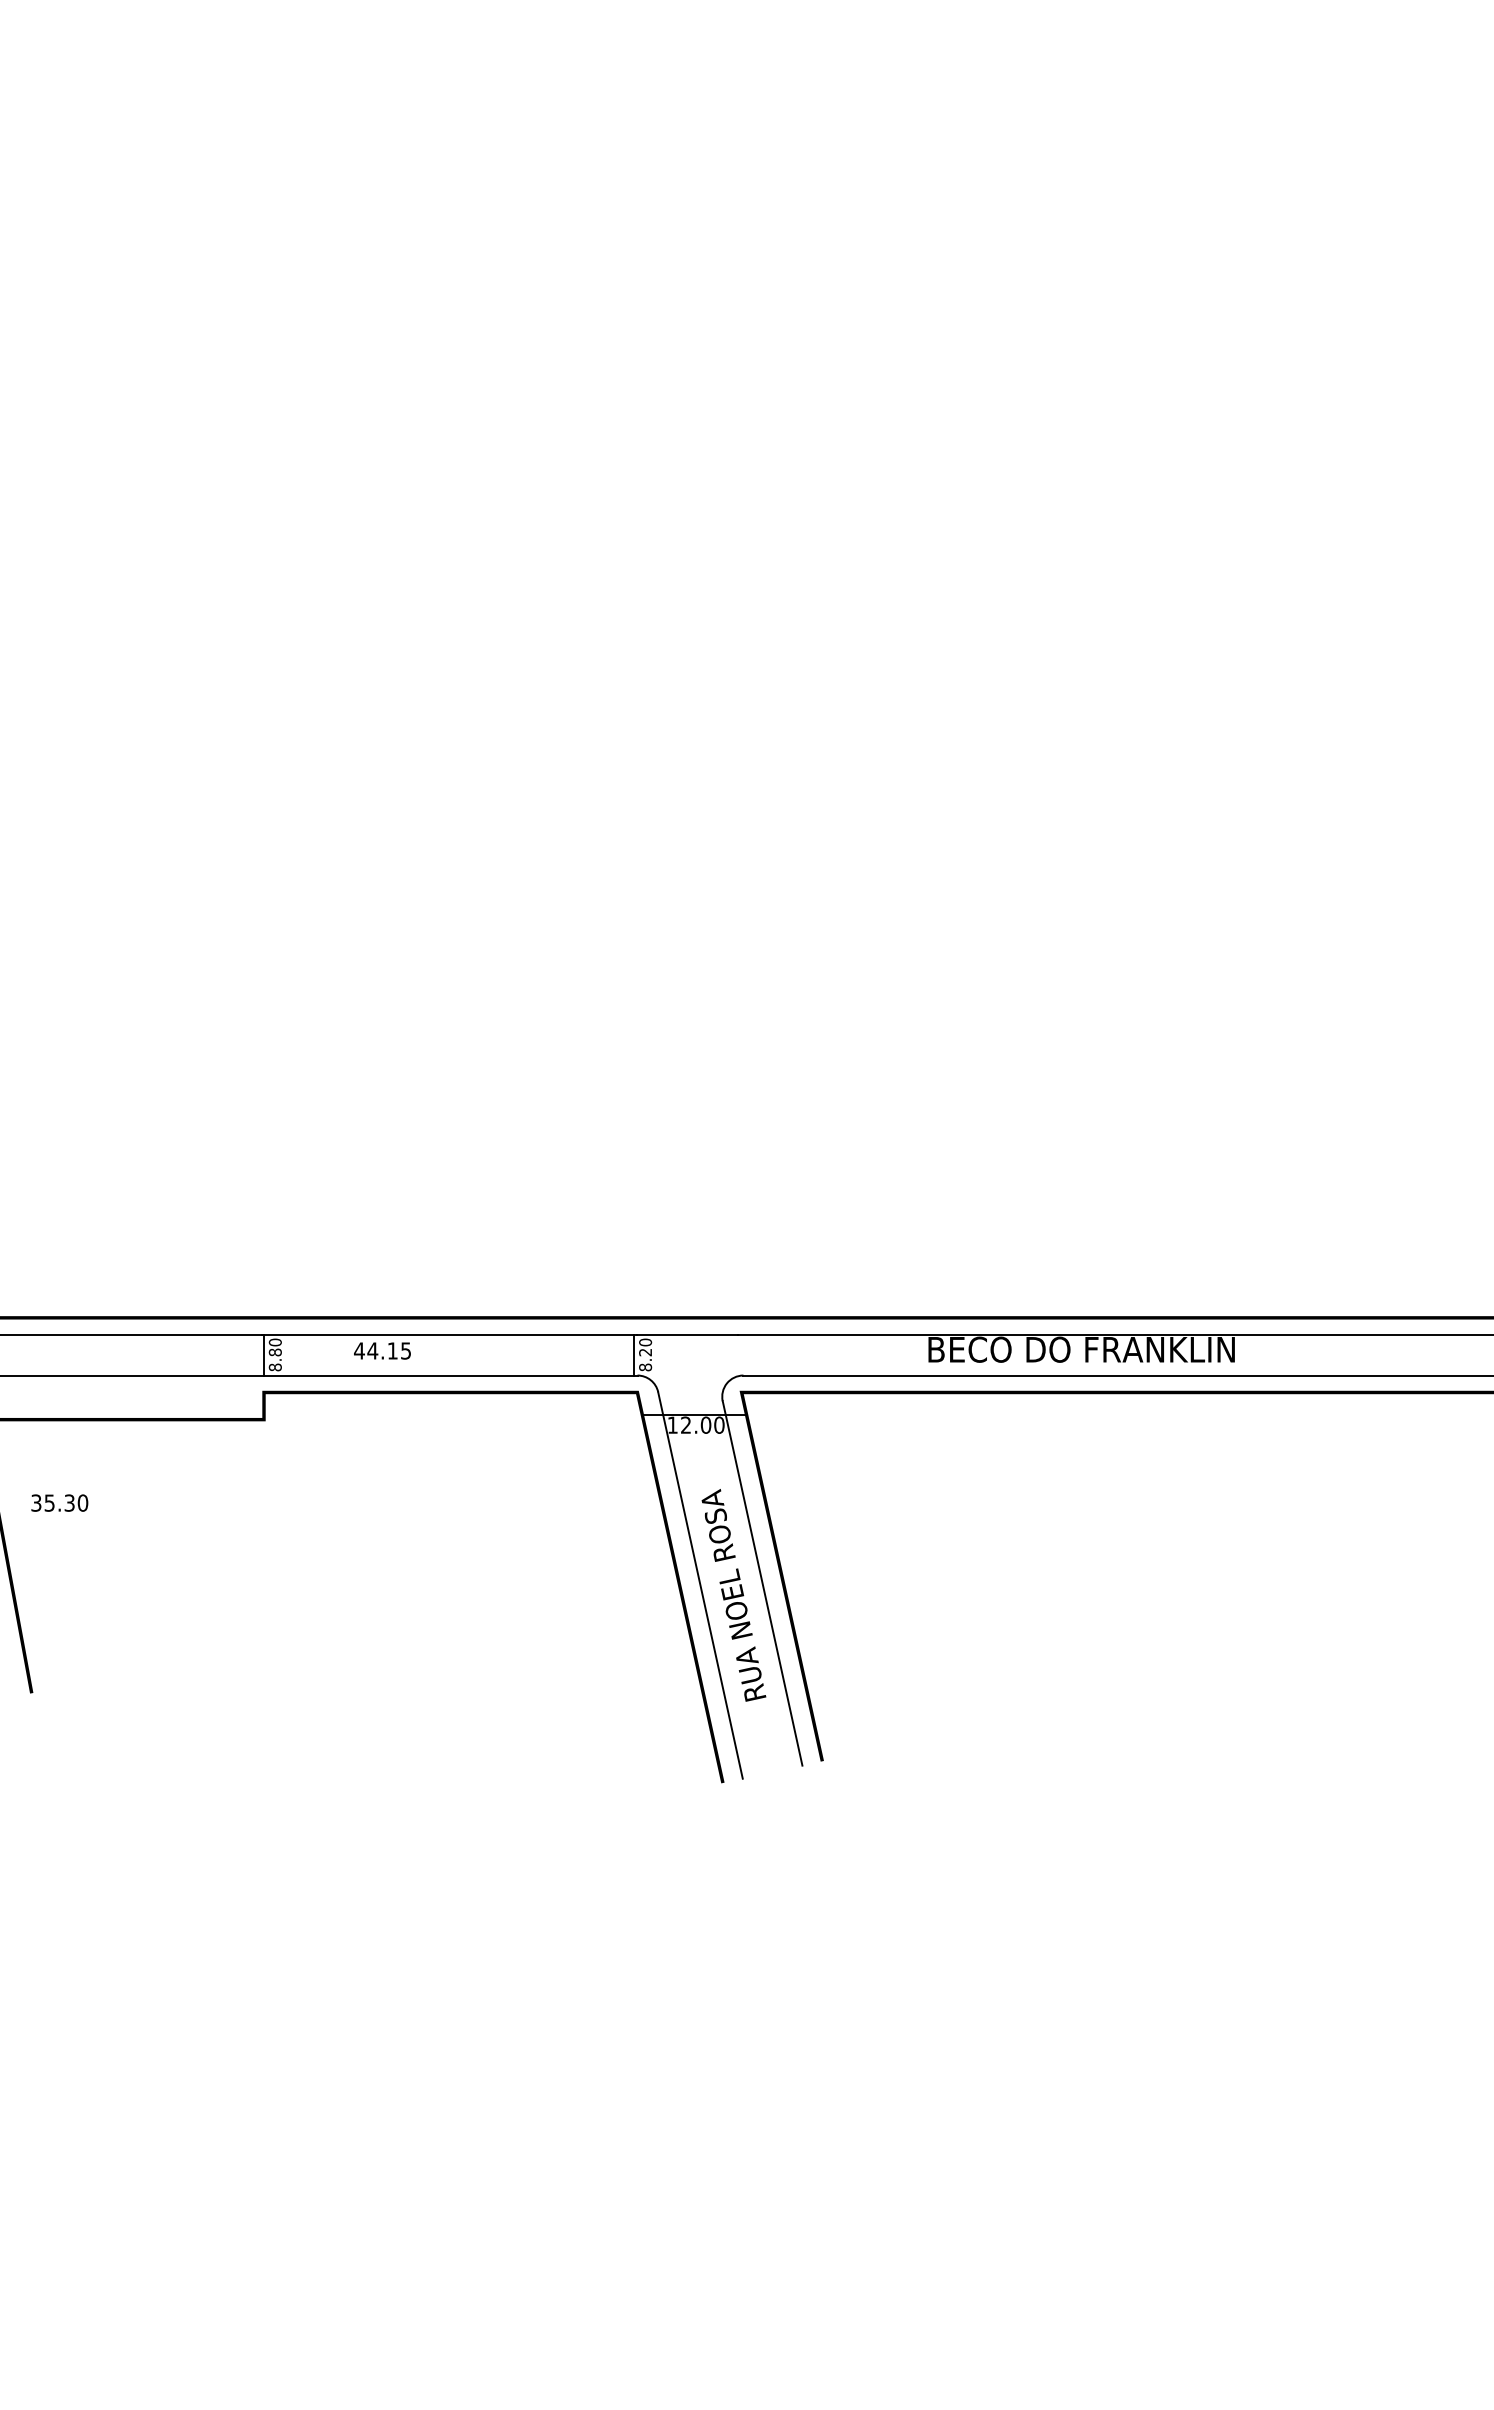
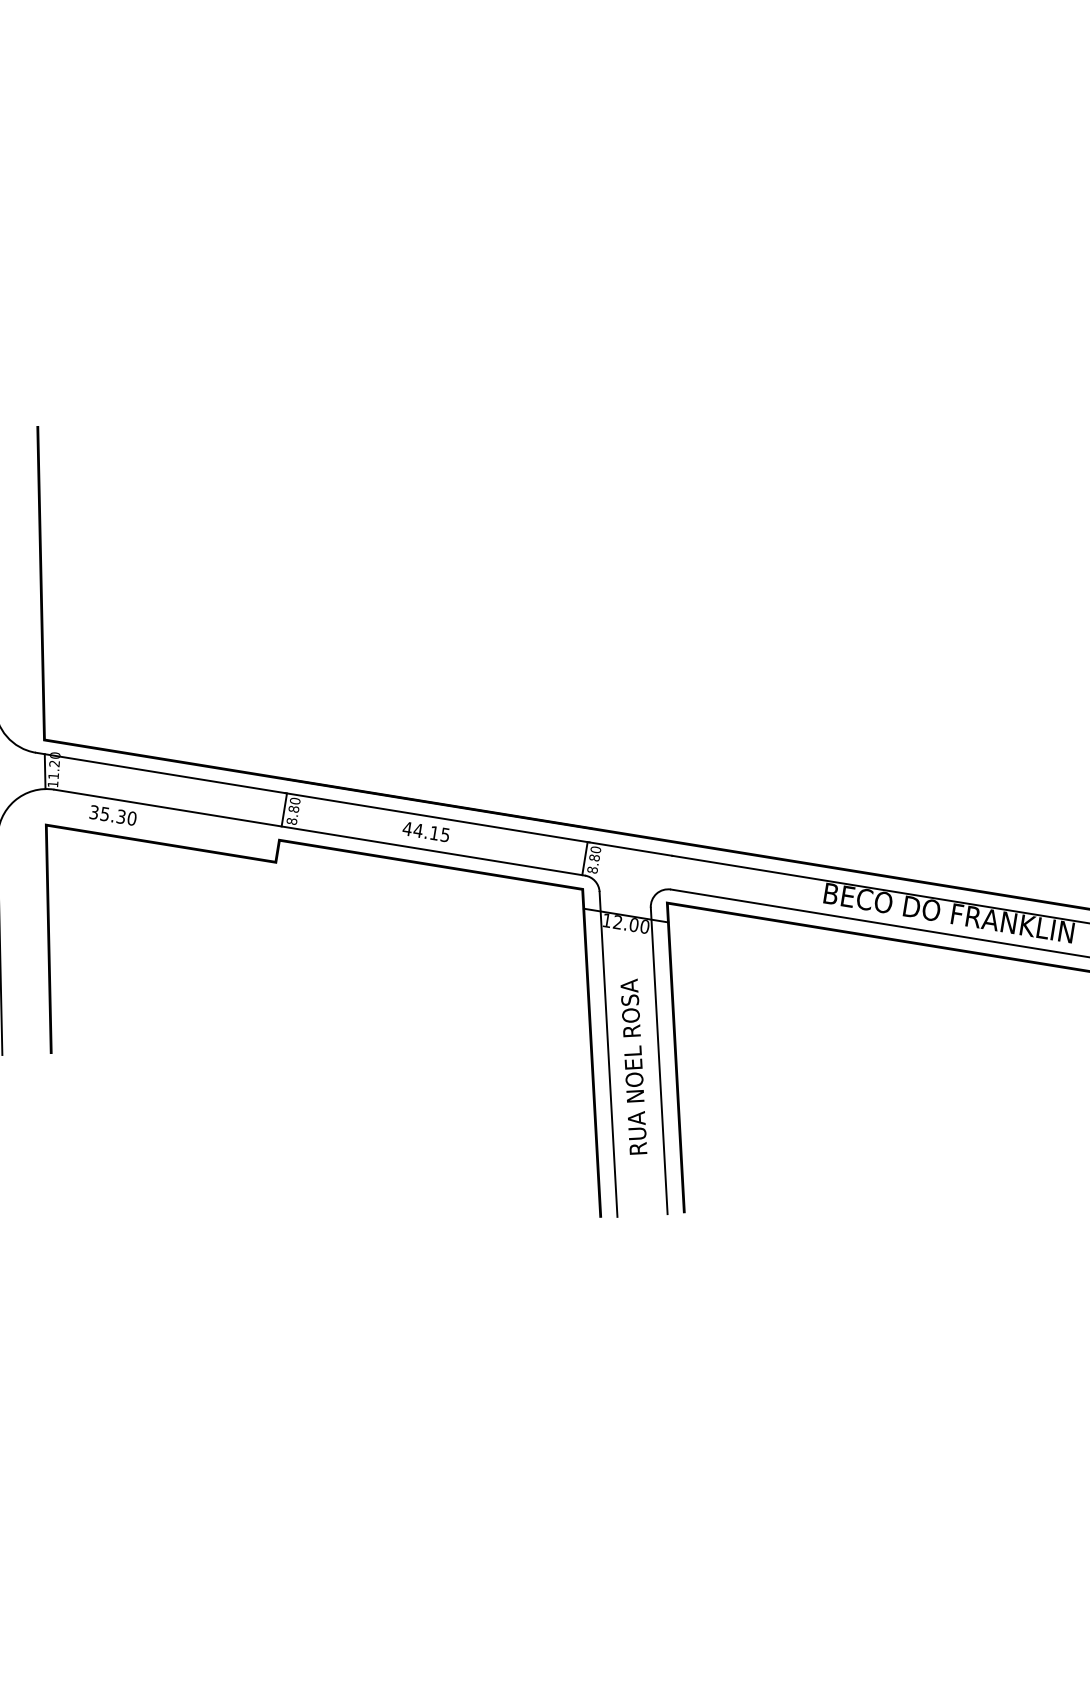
text: (382, 1350) -> (426, 831), moved
text: (645, 1352) -> (594, 857), 8.20 -> 8.80
text: (59, 1502) -> (113, 814), moved

